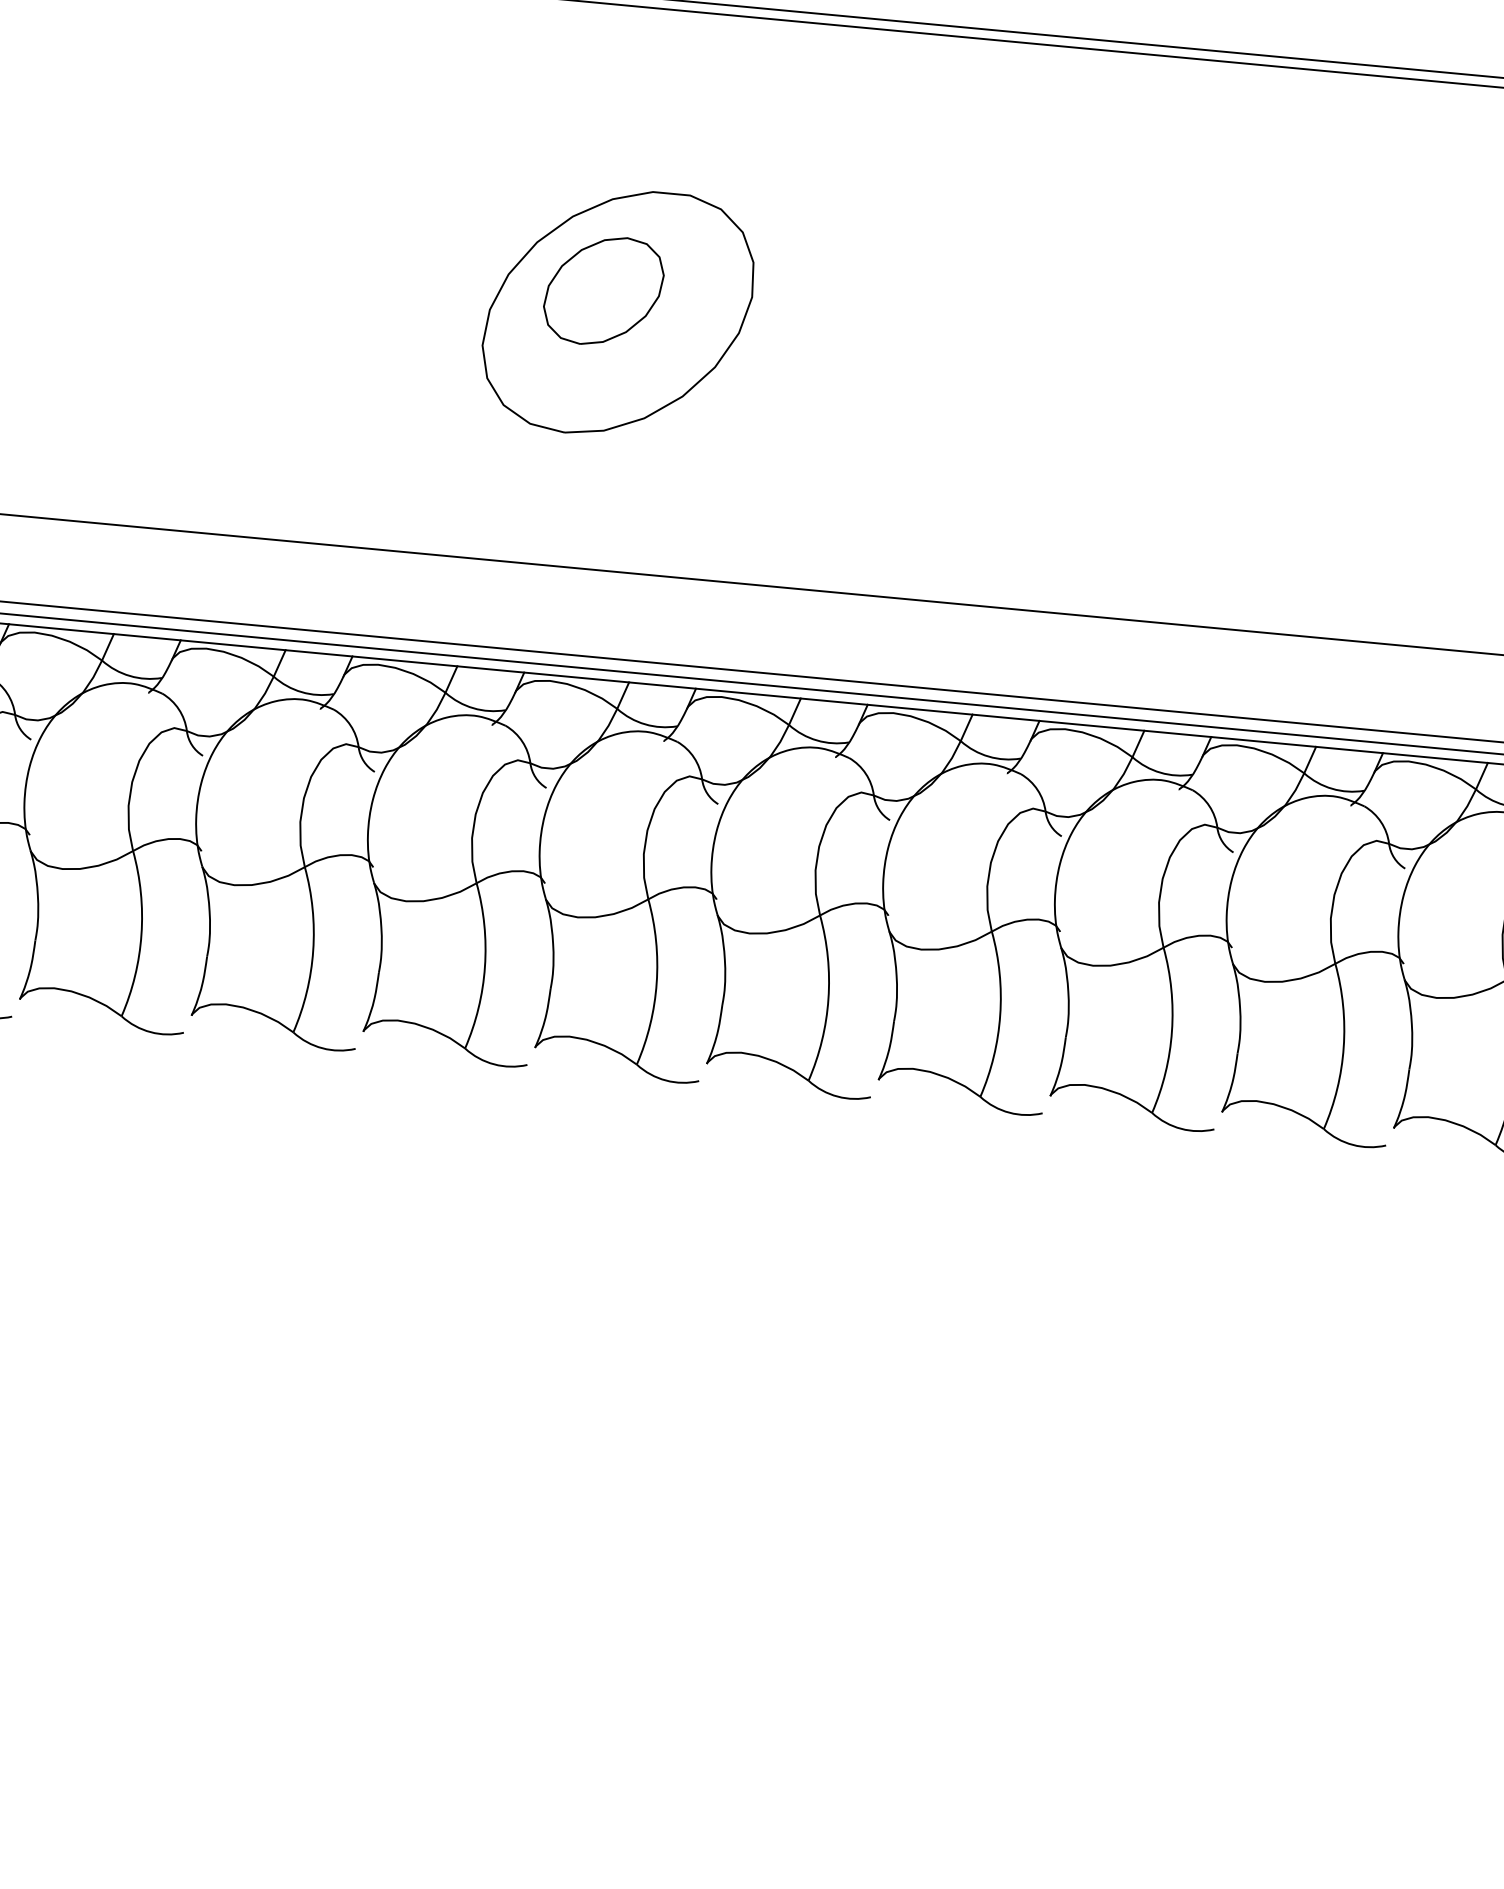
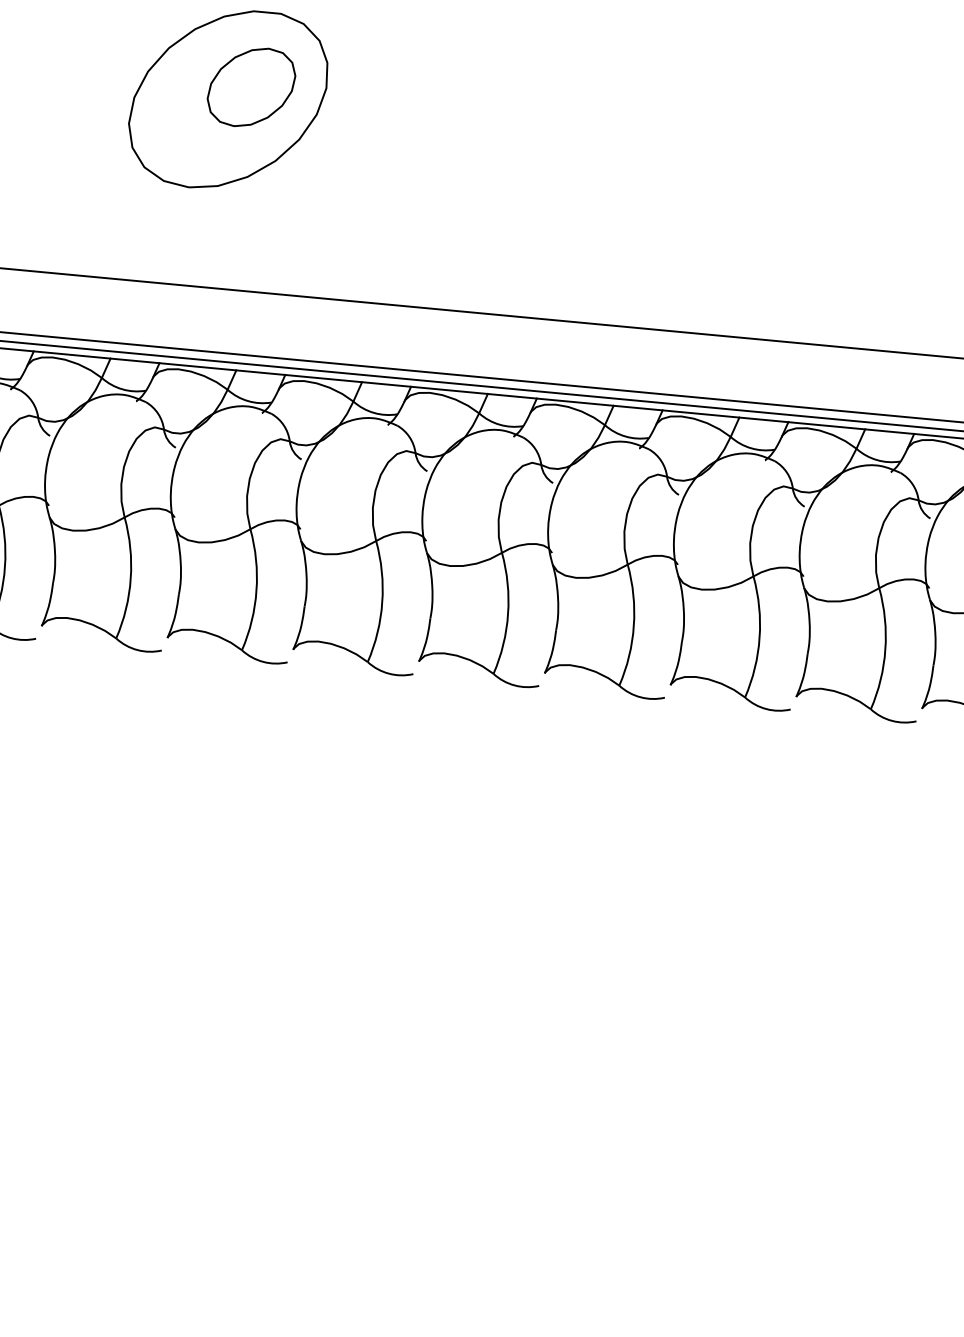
part: (603, 290) -> (251, 87), moved

